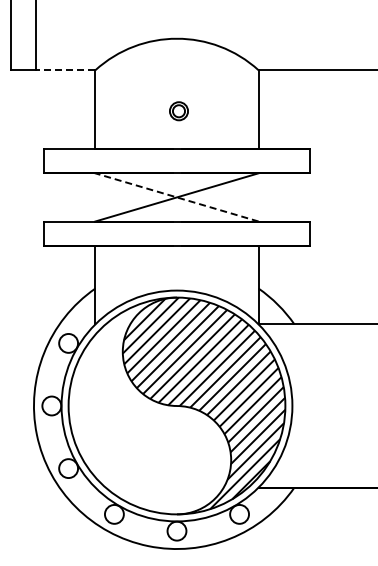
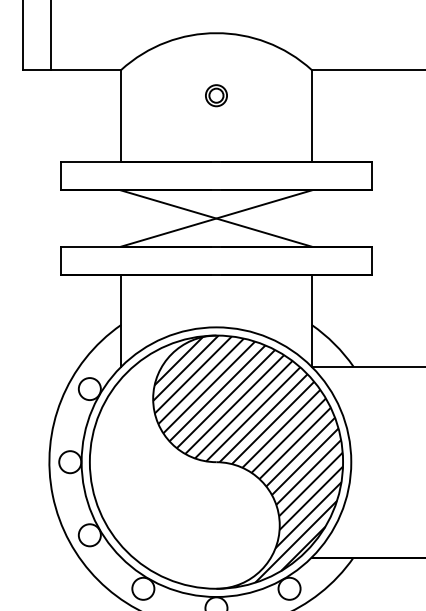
line: (65, 70) -> (86, 70), dashed -> solid
part: (178, 111) -> (215, 95), moved
line: (176, 197) -> (215, 218), dashed -> solid

